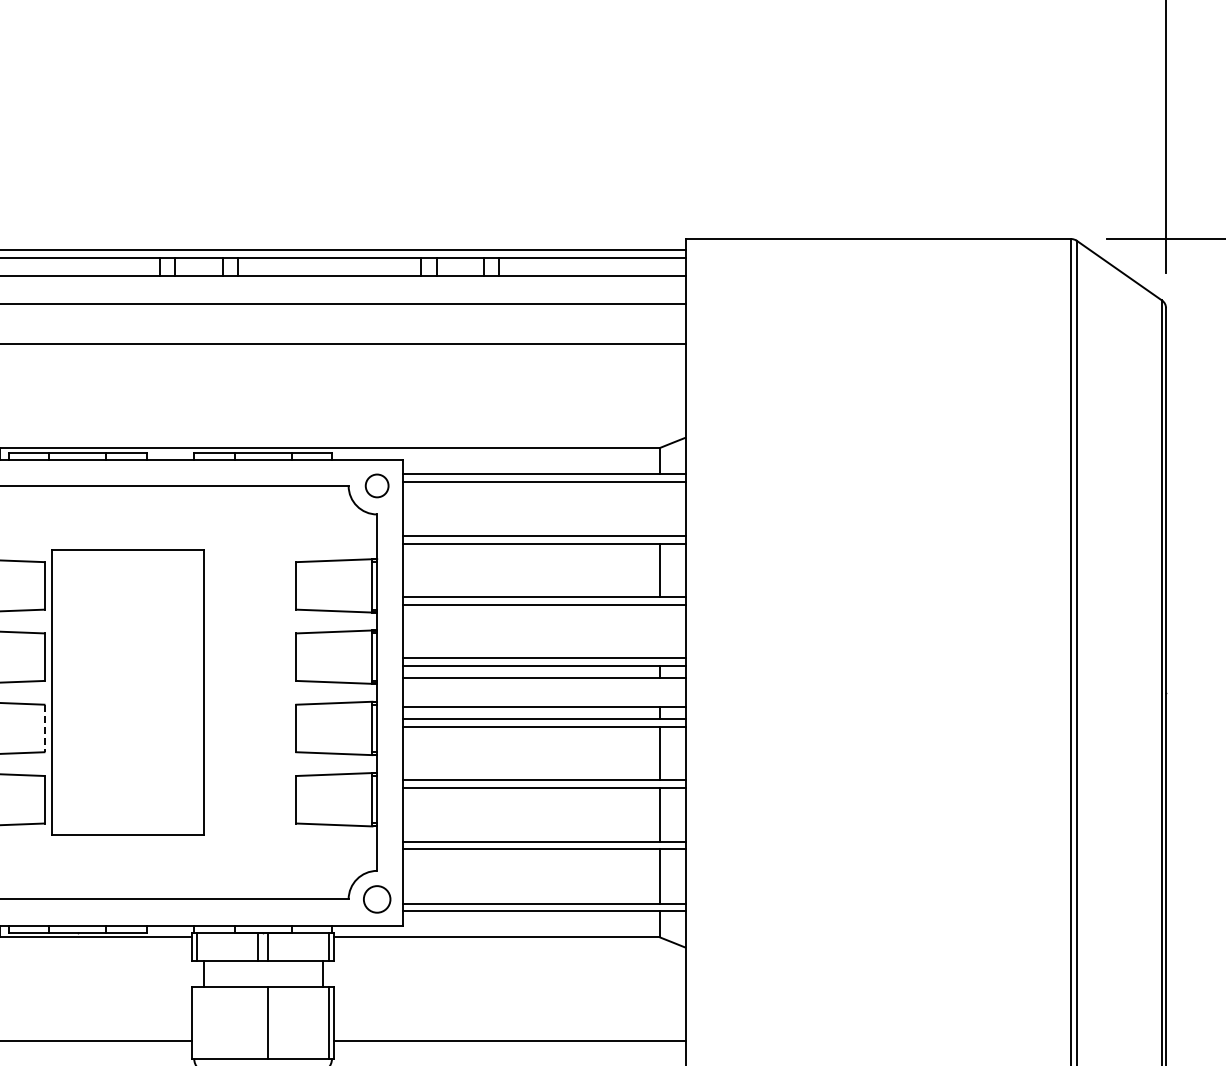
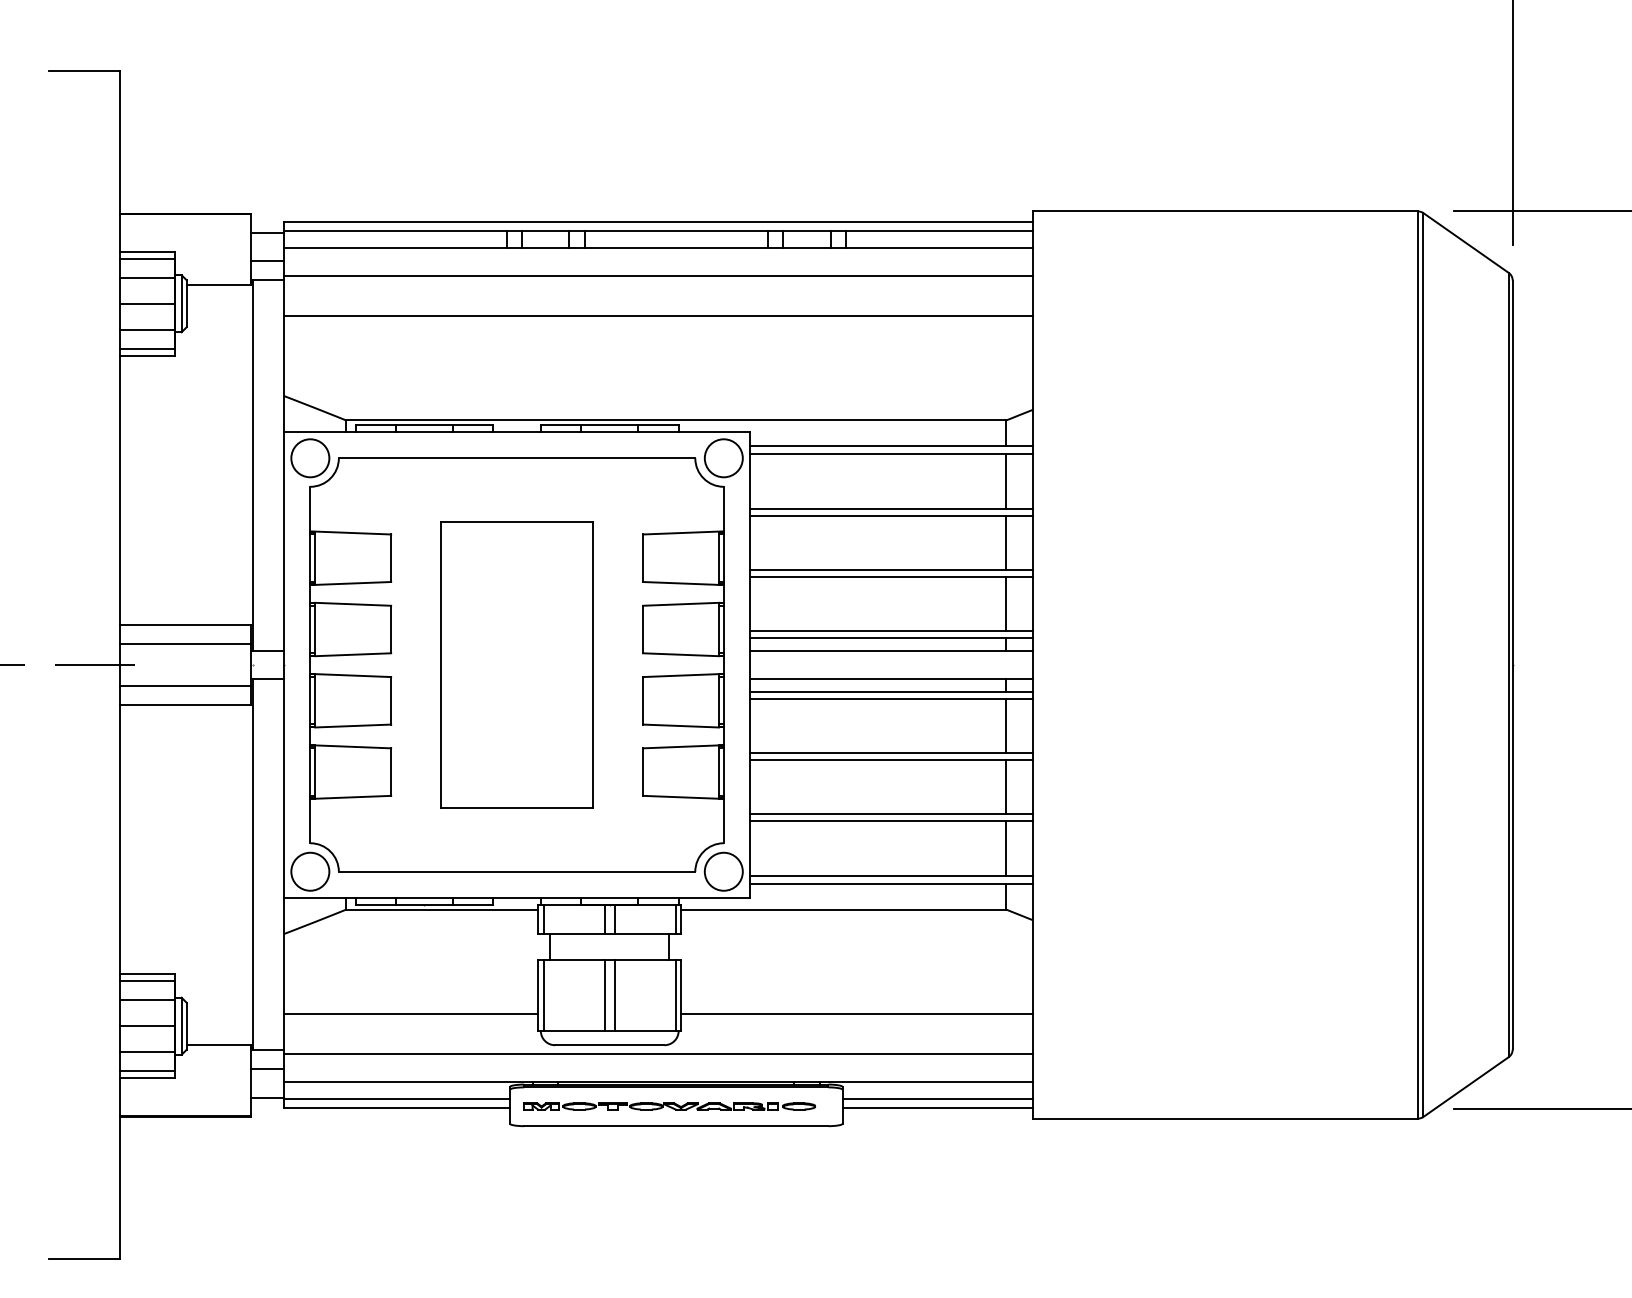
circle: (376, 486) -> (723, 458), size x1.67
line: (659, 509) -> (1006, 481), added
line: (659, 631) -> (1006, 603), added
part: (127, 692) -> (516, 664), moved
line: (44, 728) -> (391, 700), dashed -> solid
circle: (376, 899) -> (723, 871), size x1.43
line: (196, 1022) -> (543, 994), added
line: (257, 1022) -> (604, 994), added

